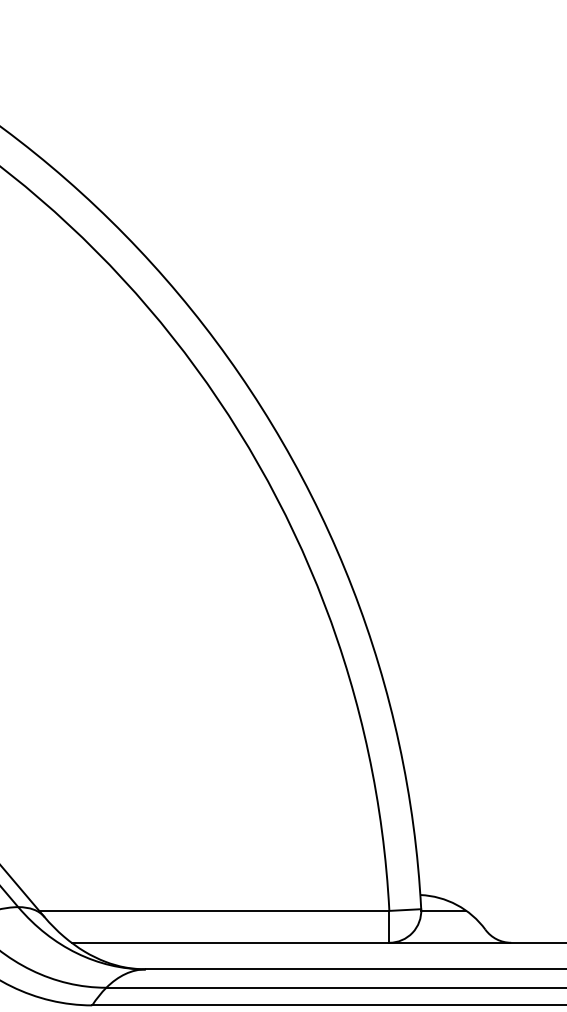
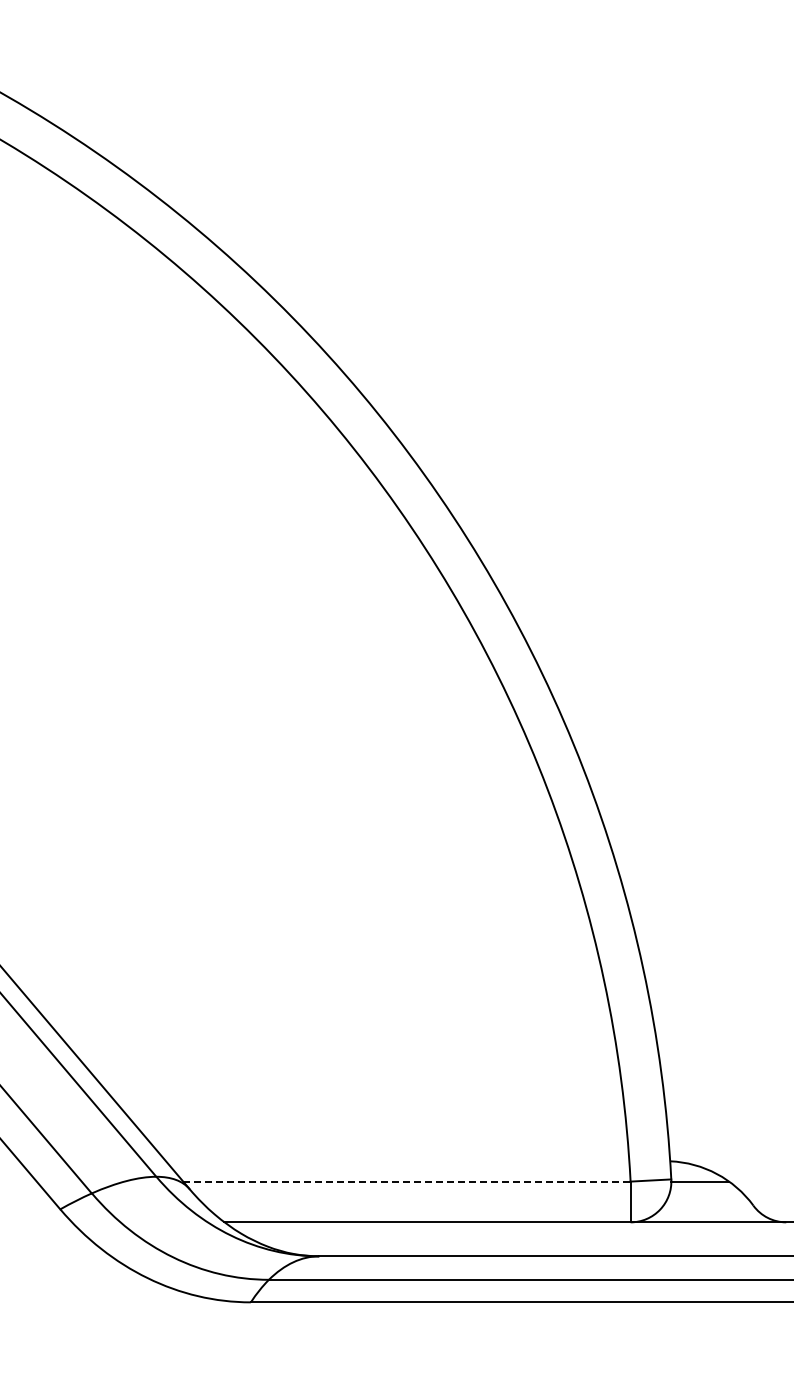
line: (214, 910) -> (406, 1181), solid -> dashed

